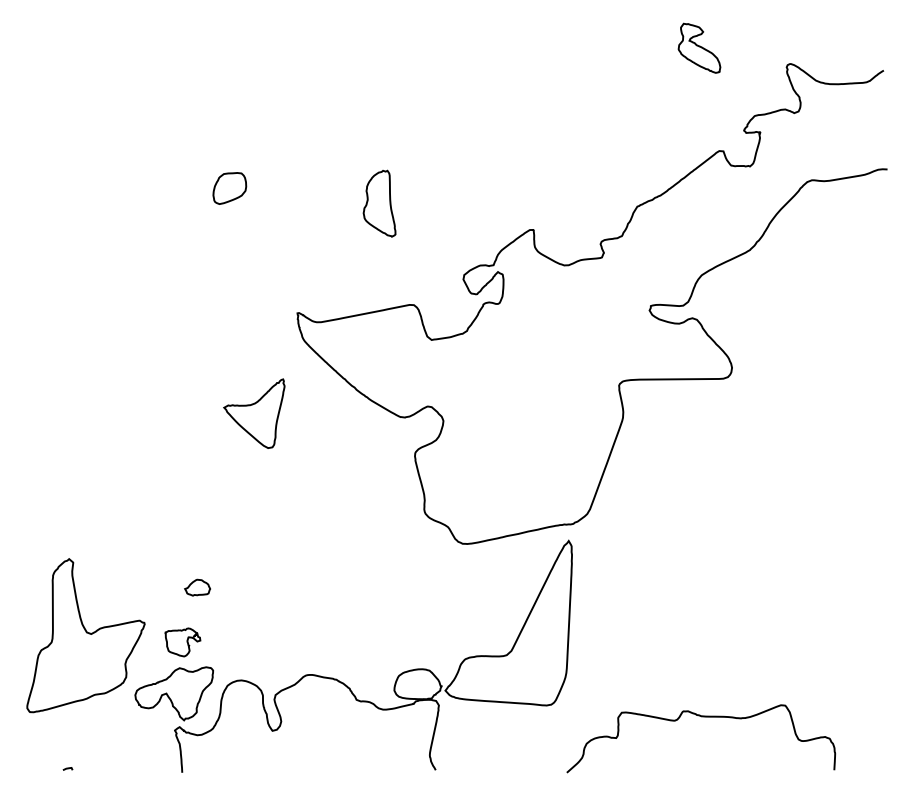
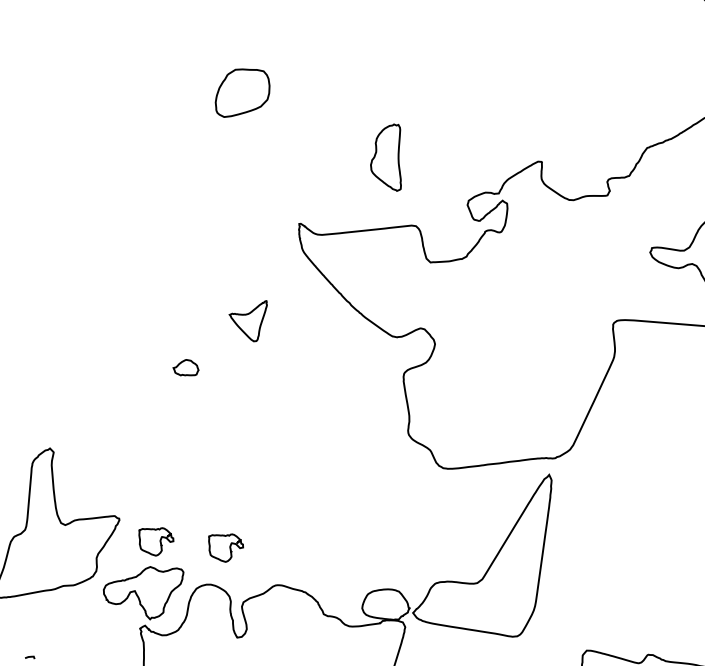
part: (229, 188) -> (242, 93), size x1.6
part: (379, 203) -> (387, 156), moved
part: (254, 413) -> (247, 319), size x0.6
part: (197, 587) -> (186, 367), moved
part: (252, 642) -> (225, 547), added

